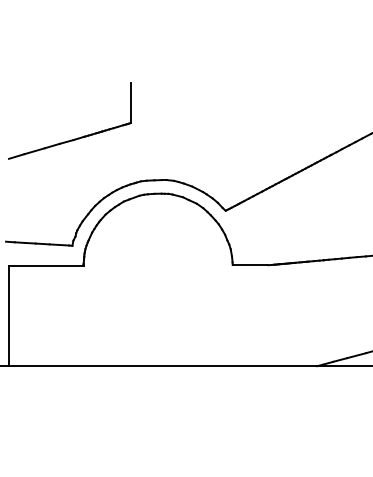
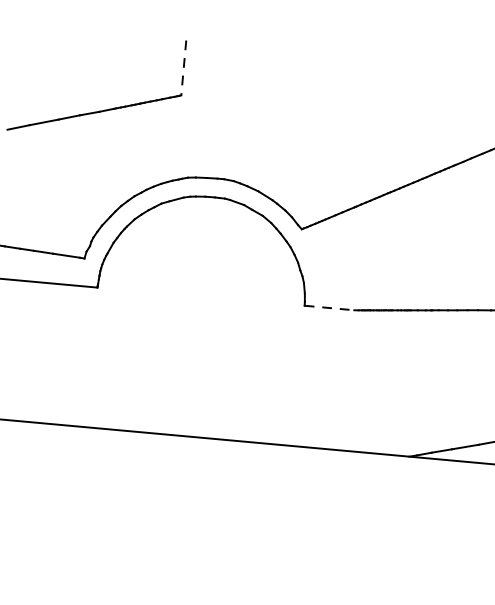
line: (130, 103) -> (183, 68), solid -> dashed
line: (250, 265) -> (329, 308), solid -> dashed

